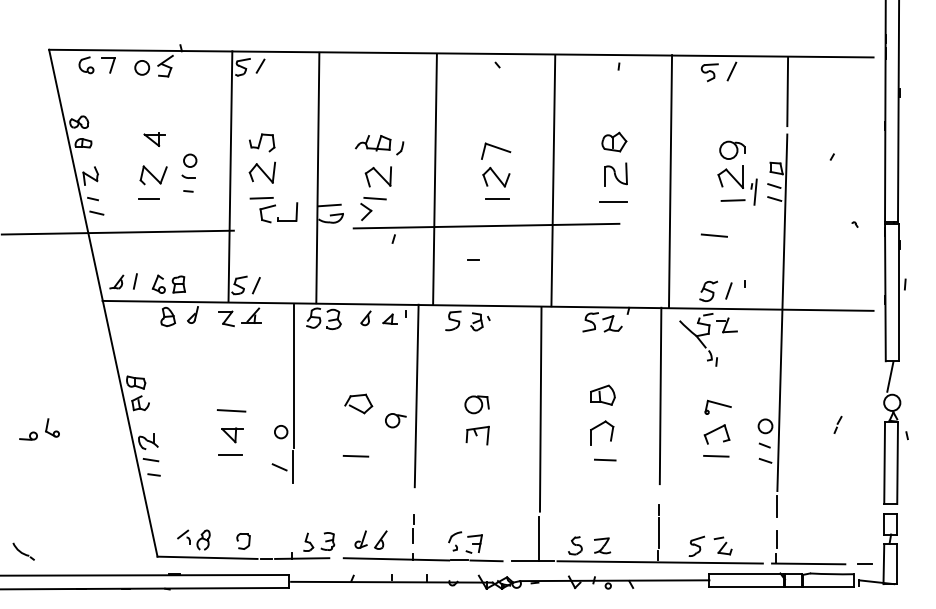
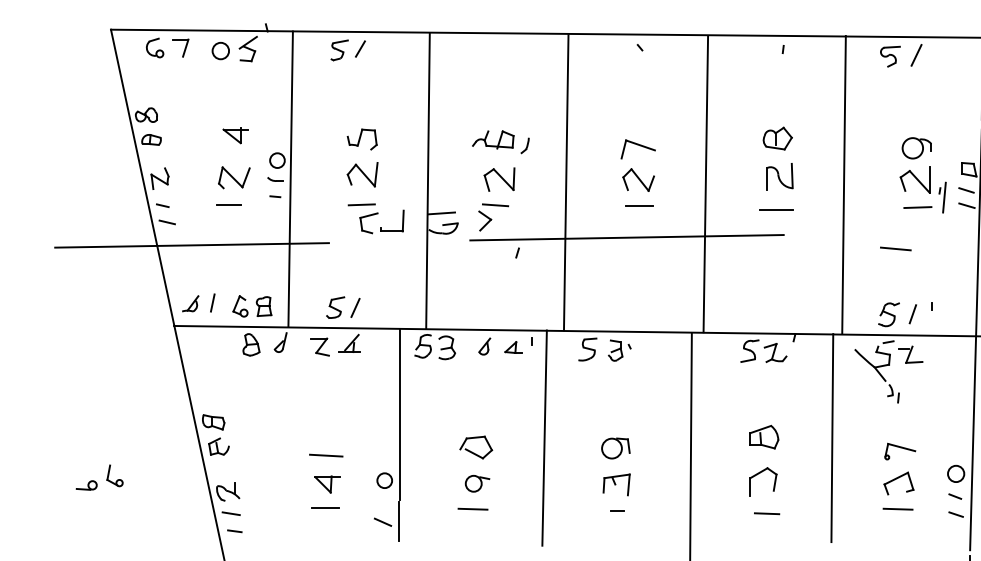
line: (230, 176) -> (290, 179), moved
line: (473, 259) -> (617, 509), moved
part: (395, 420) -> (477, 483), moved

